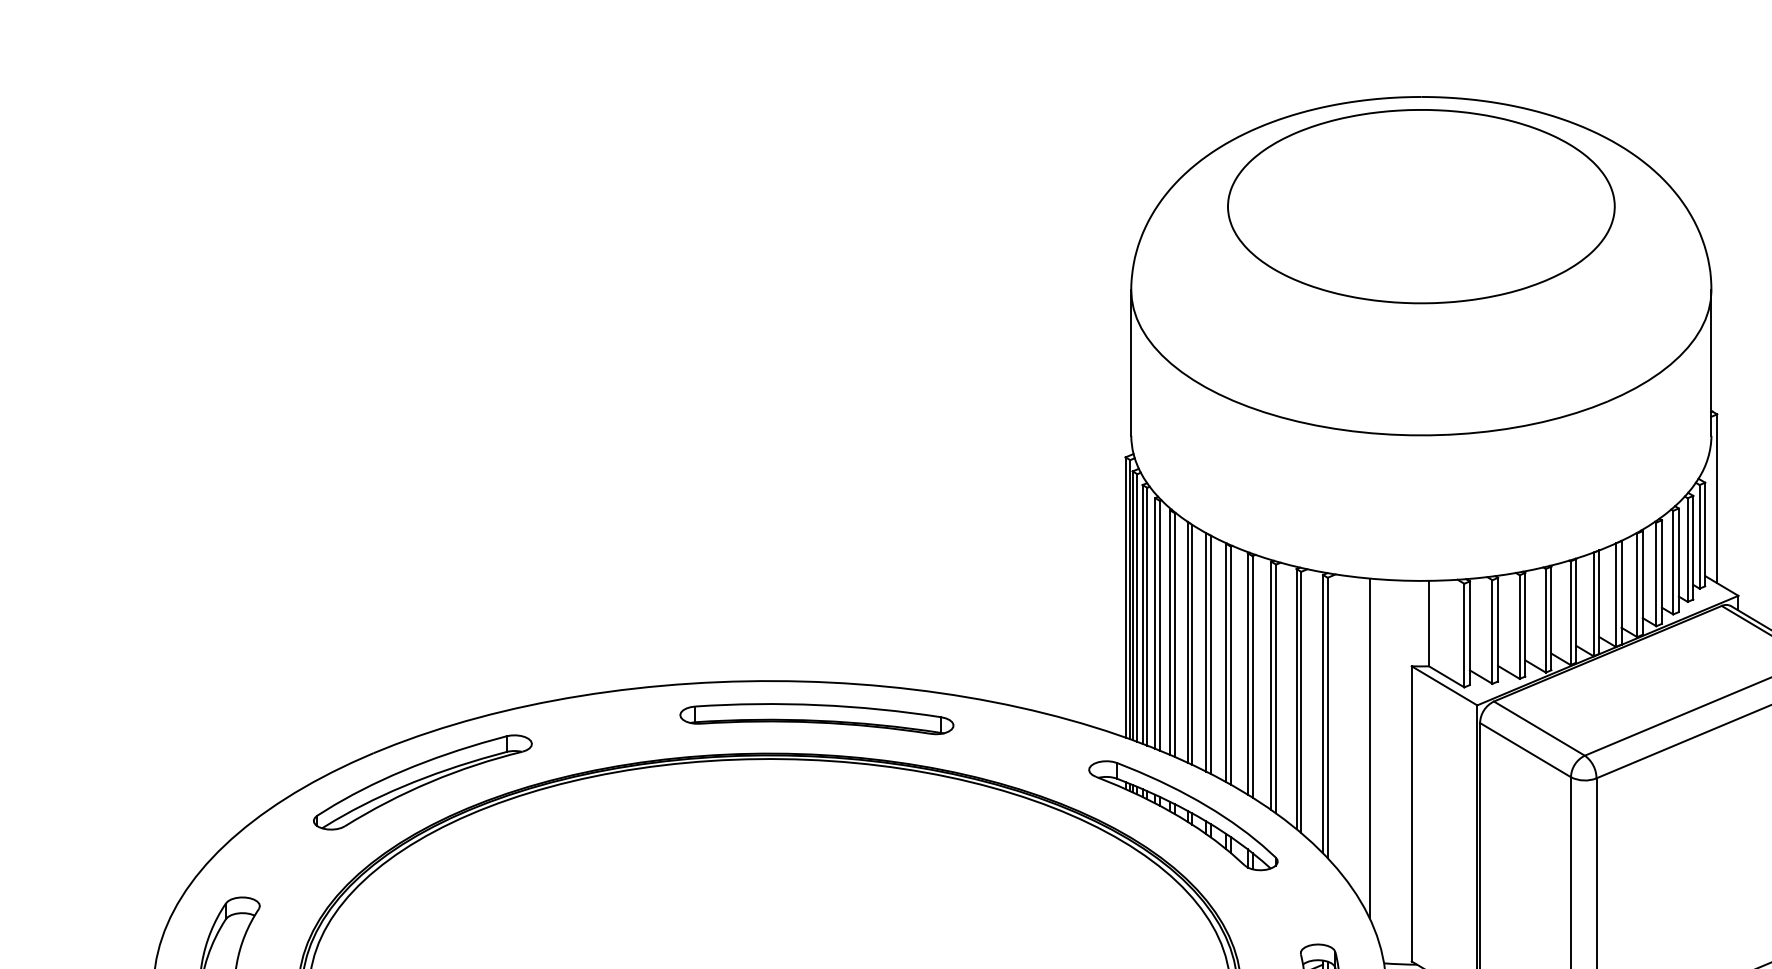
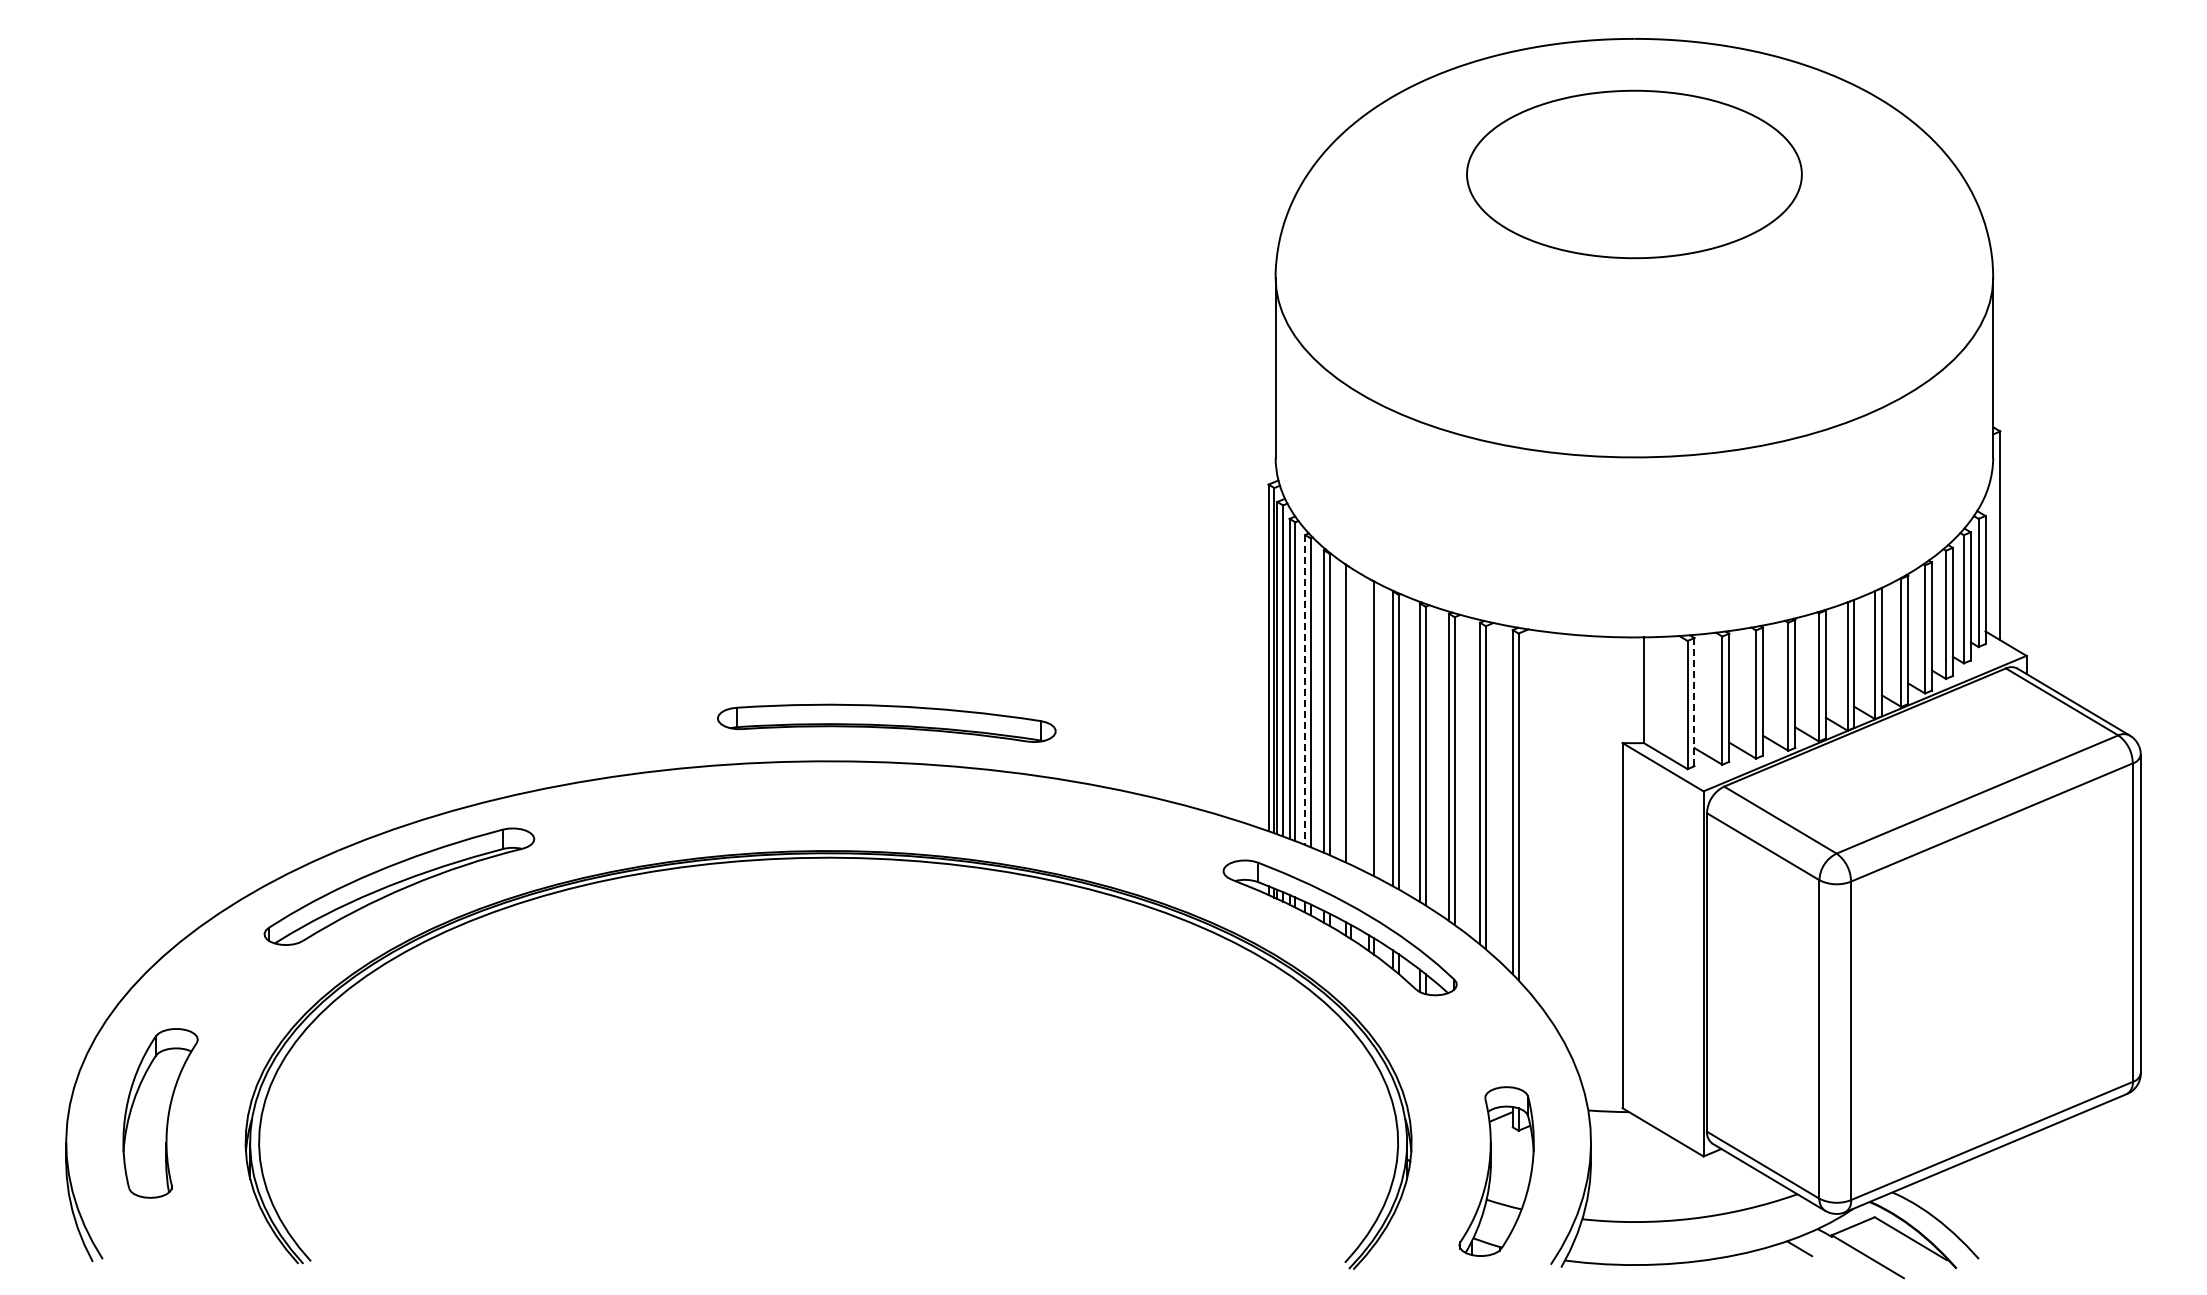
part: (1421, 206) -> (1634, 174), size x0.7
line: (1155, 623) -> (1305, 689), solid -> dashed
line: (1469, 633) -> (1694, 702), solid -> dashed
line: (1192, 644) -> (1351, 716), removed
line: (1206, 652) -> (1368, 725), removed
part: (816, 718) -> (886, 722), moved
line: (1369, 748) -> (1570, 844), removed

